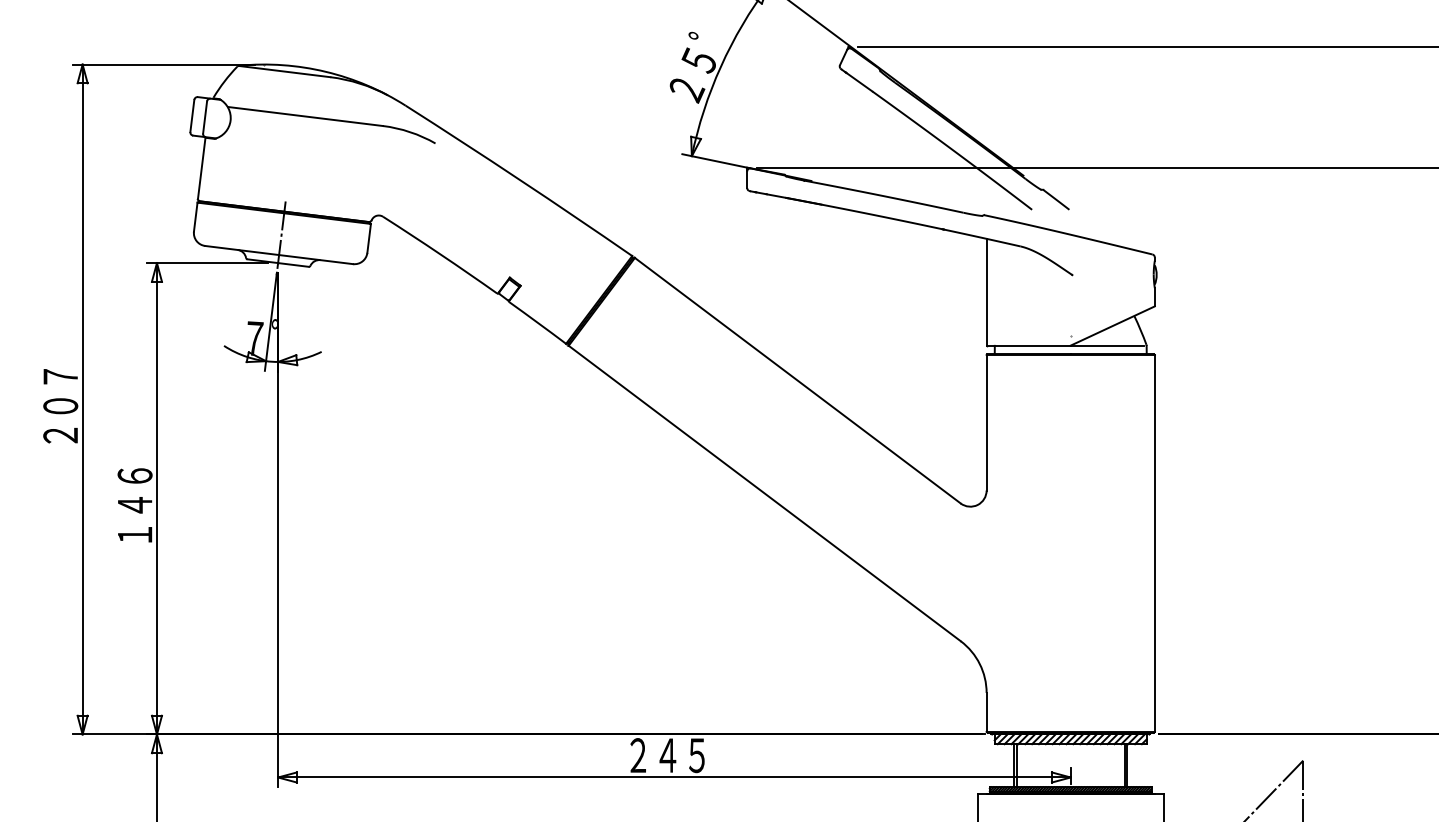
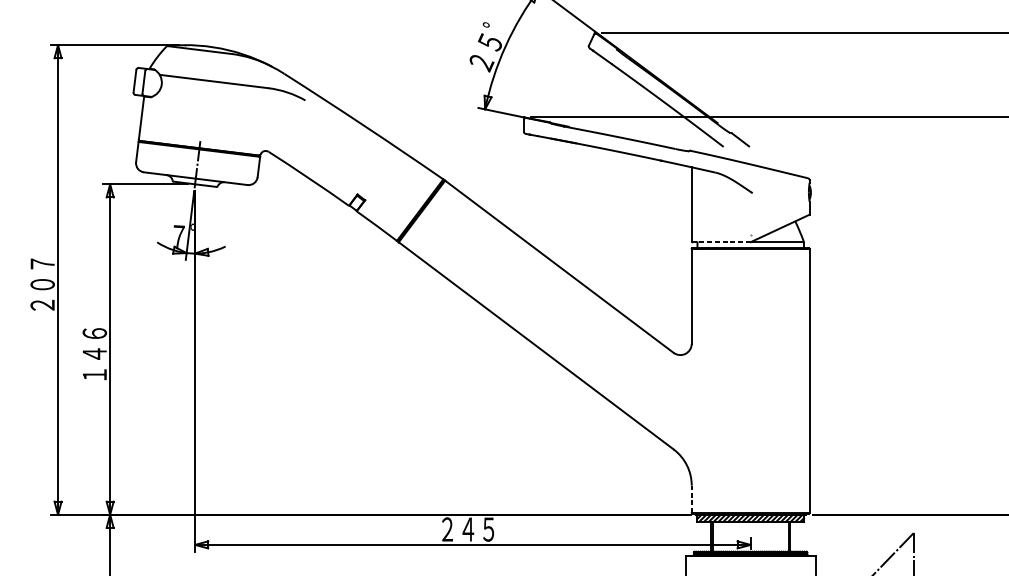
line: (1029, 345) -> (721, 242), solid -> dashed
line: (986, 711) -> (691, 498), solid -> dashed

